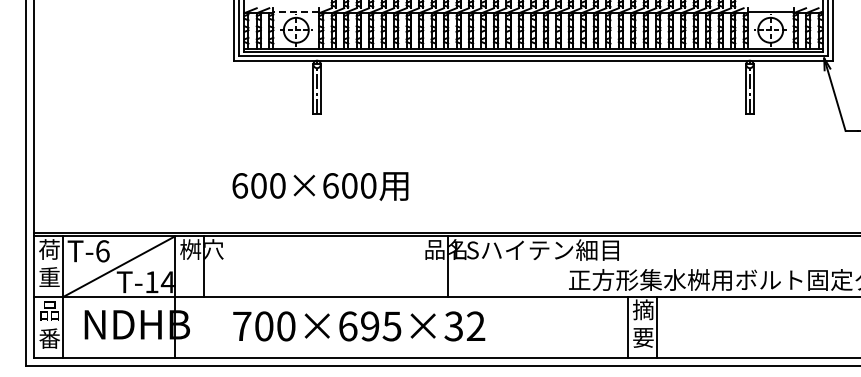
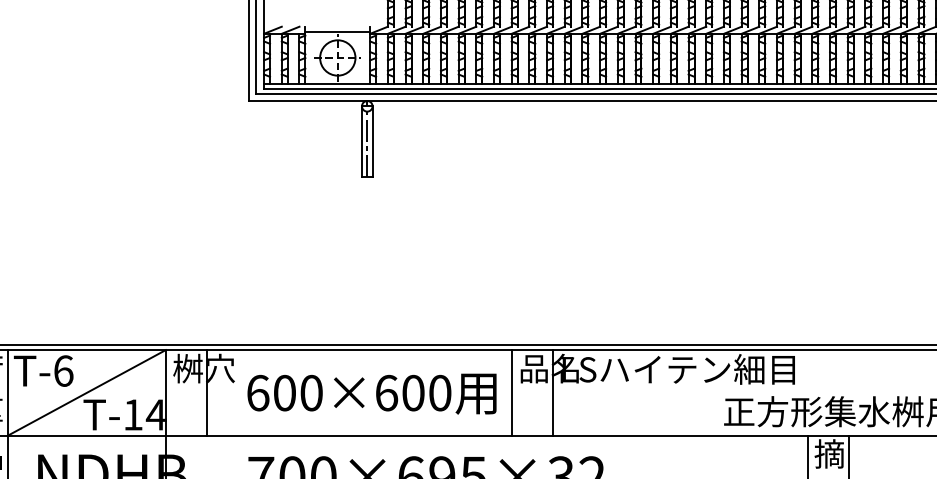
line: (296, 12) -> (338, 32), dashed -> solid
text: (320, 186) -> (372, 394), moved
line: (419, 266) -> (512, 392), added

